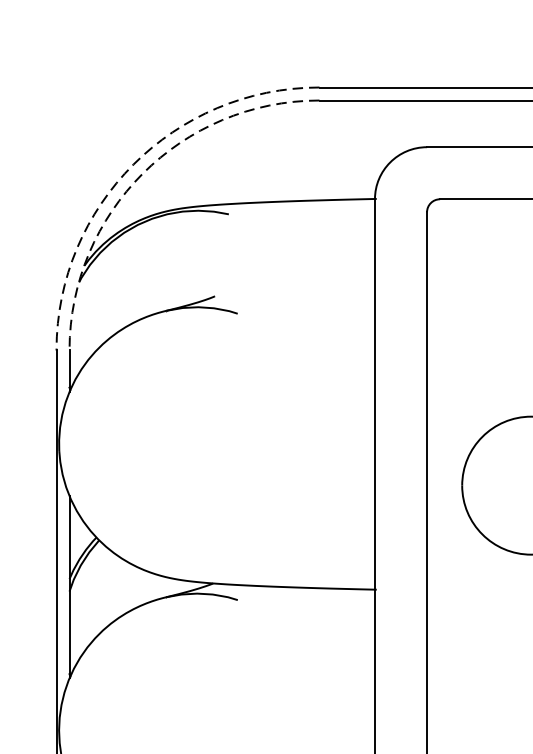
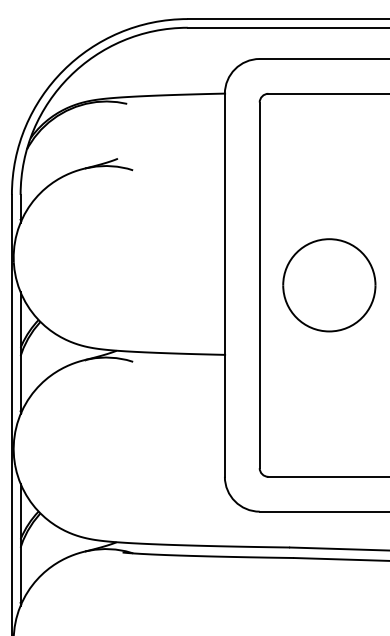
arc: (133, 164) -> (63, 70), dashed -> solid
arc: (142, 173) -> (69, 76), dashed -> solid

